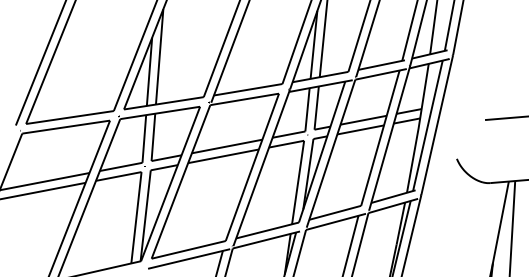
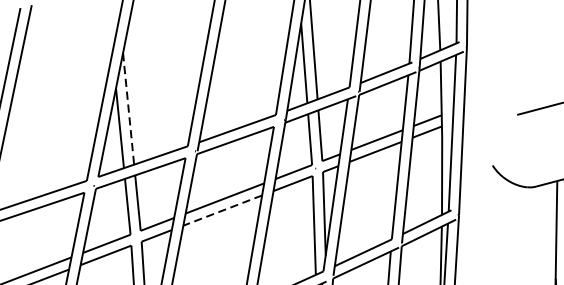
line: (159, 56) -> (128, 108), solid -> dashed
line: (223, 156) -> (222, 210), solid -> dashed

